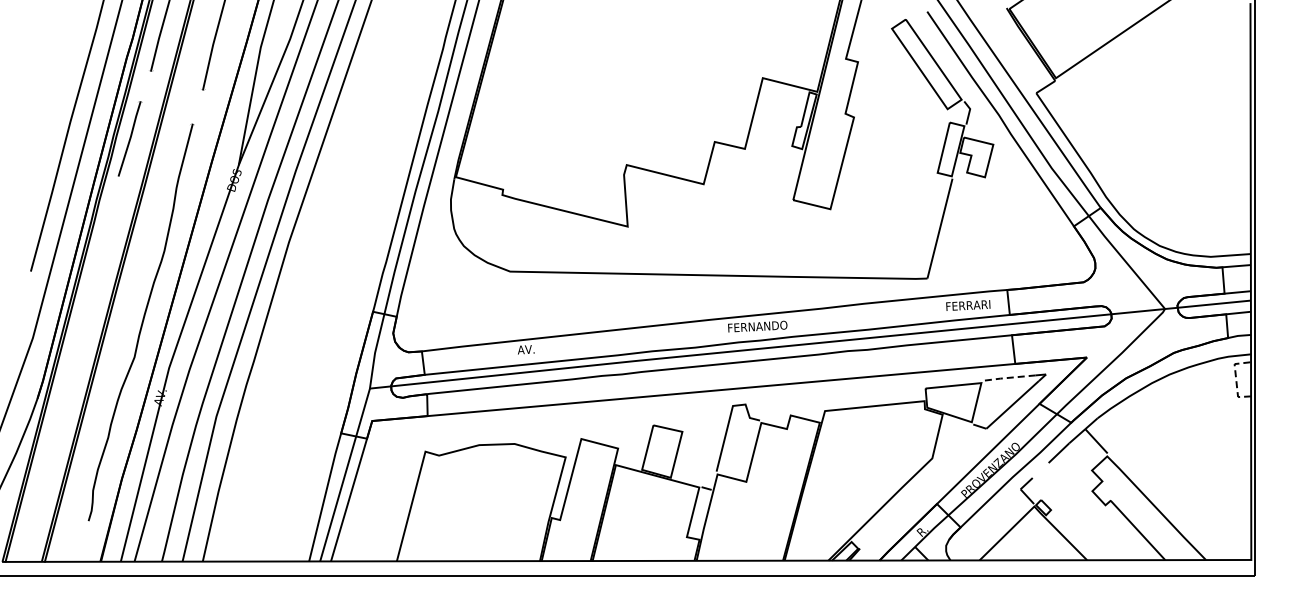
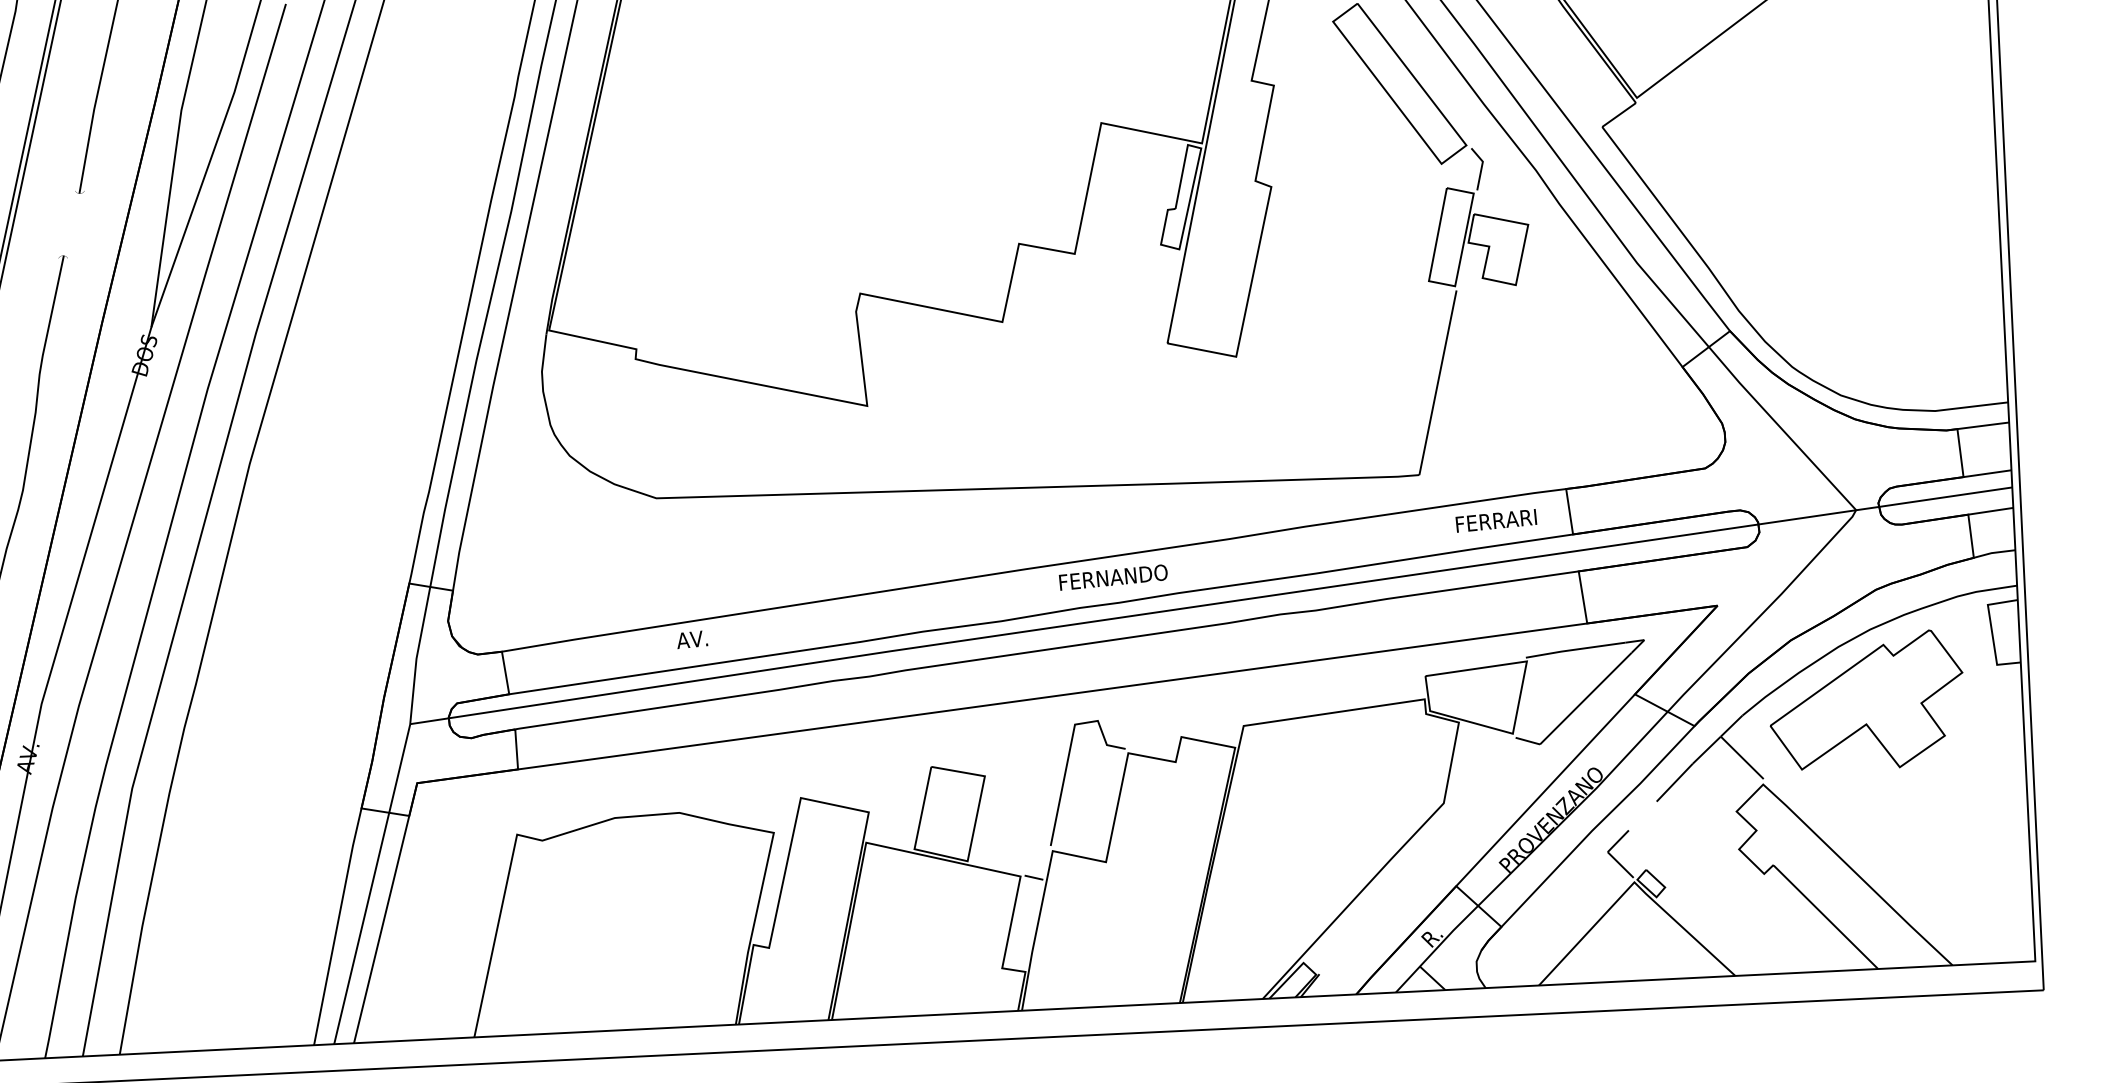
line: (1007, 378) -> (1574, 650), dashed -> solid
line: (1236, 378) -> (1992, 631), dashed -> solid
part: (1165, 413) -> (1865, 701), added

